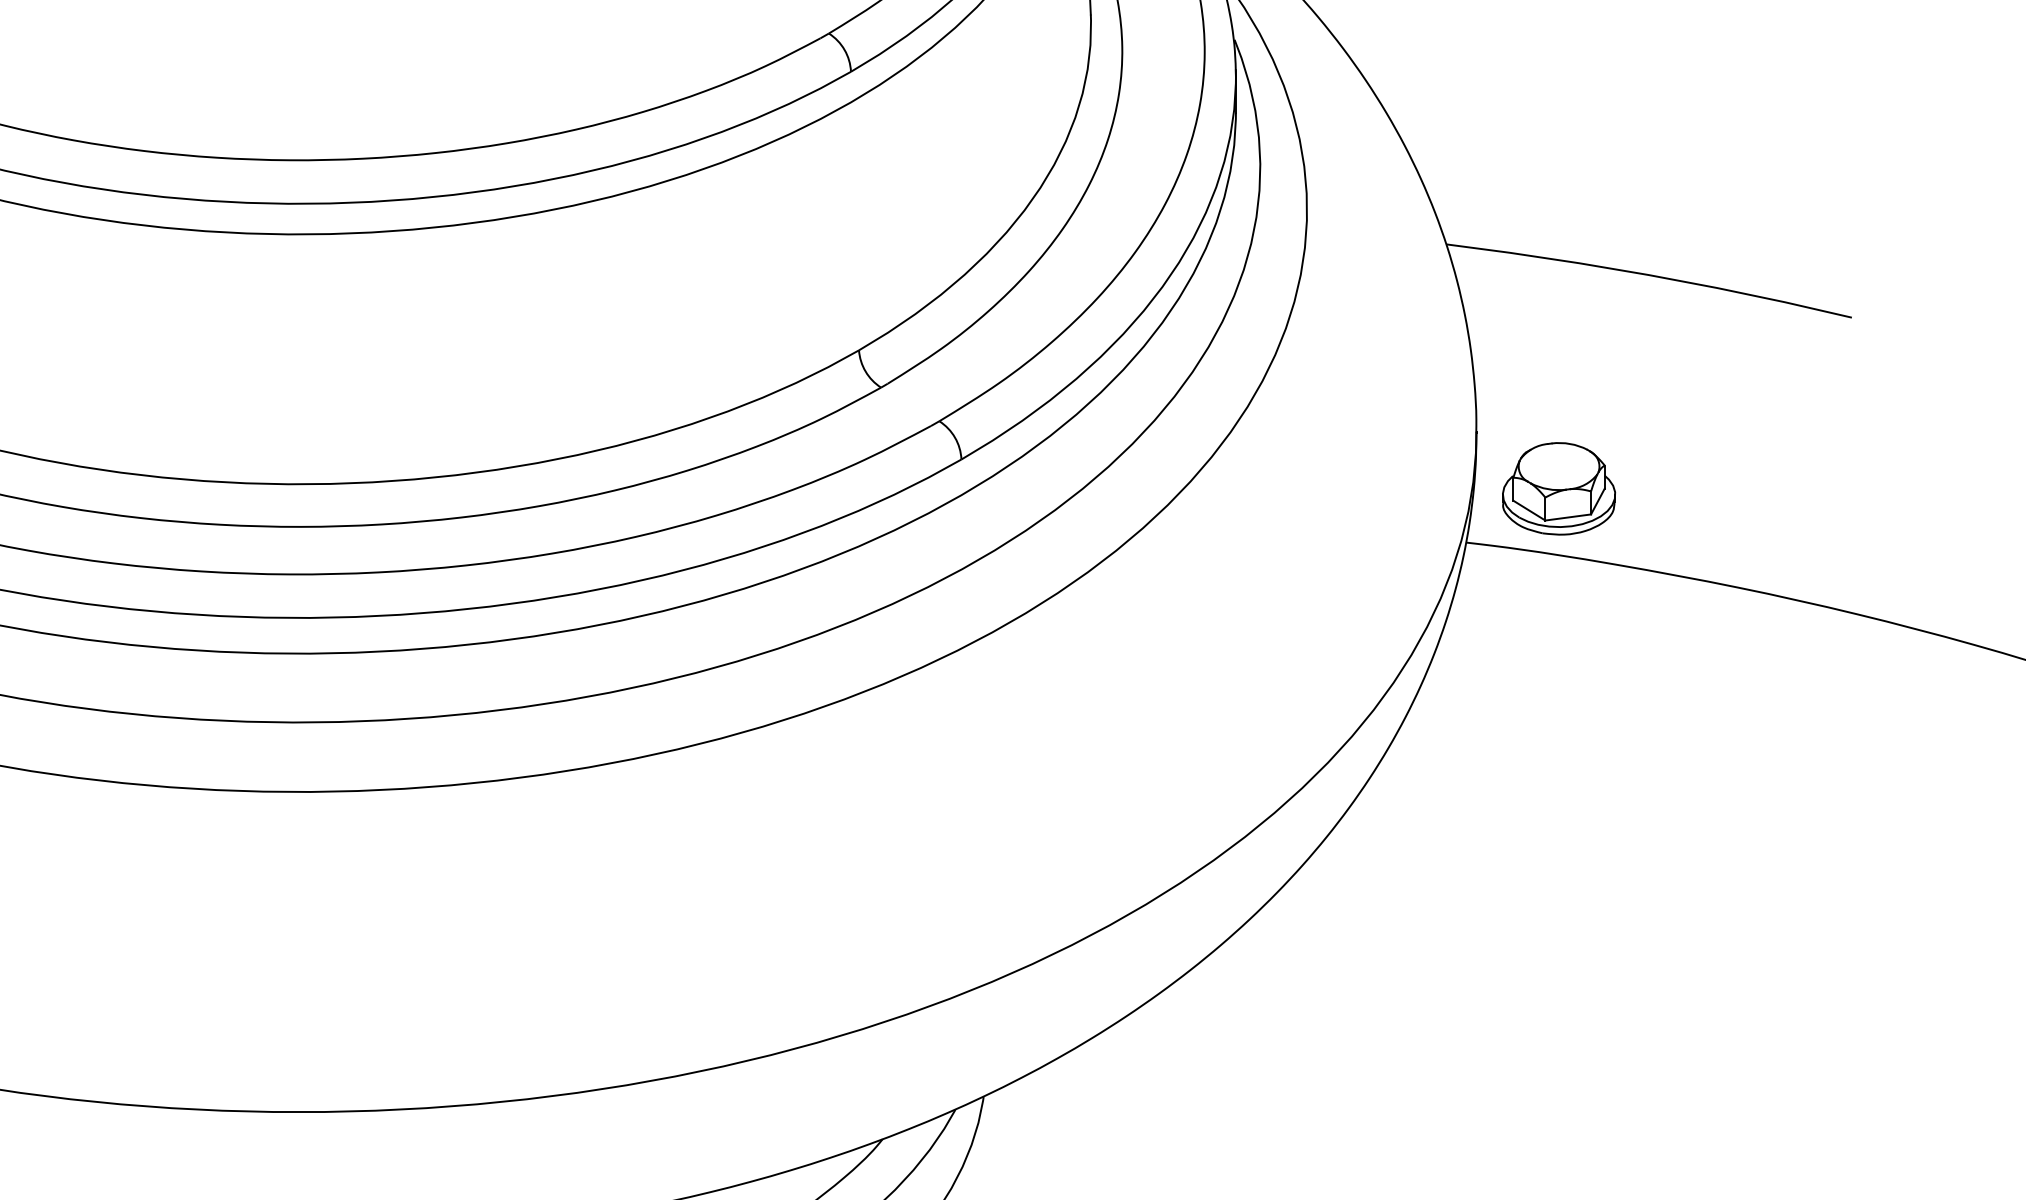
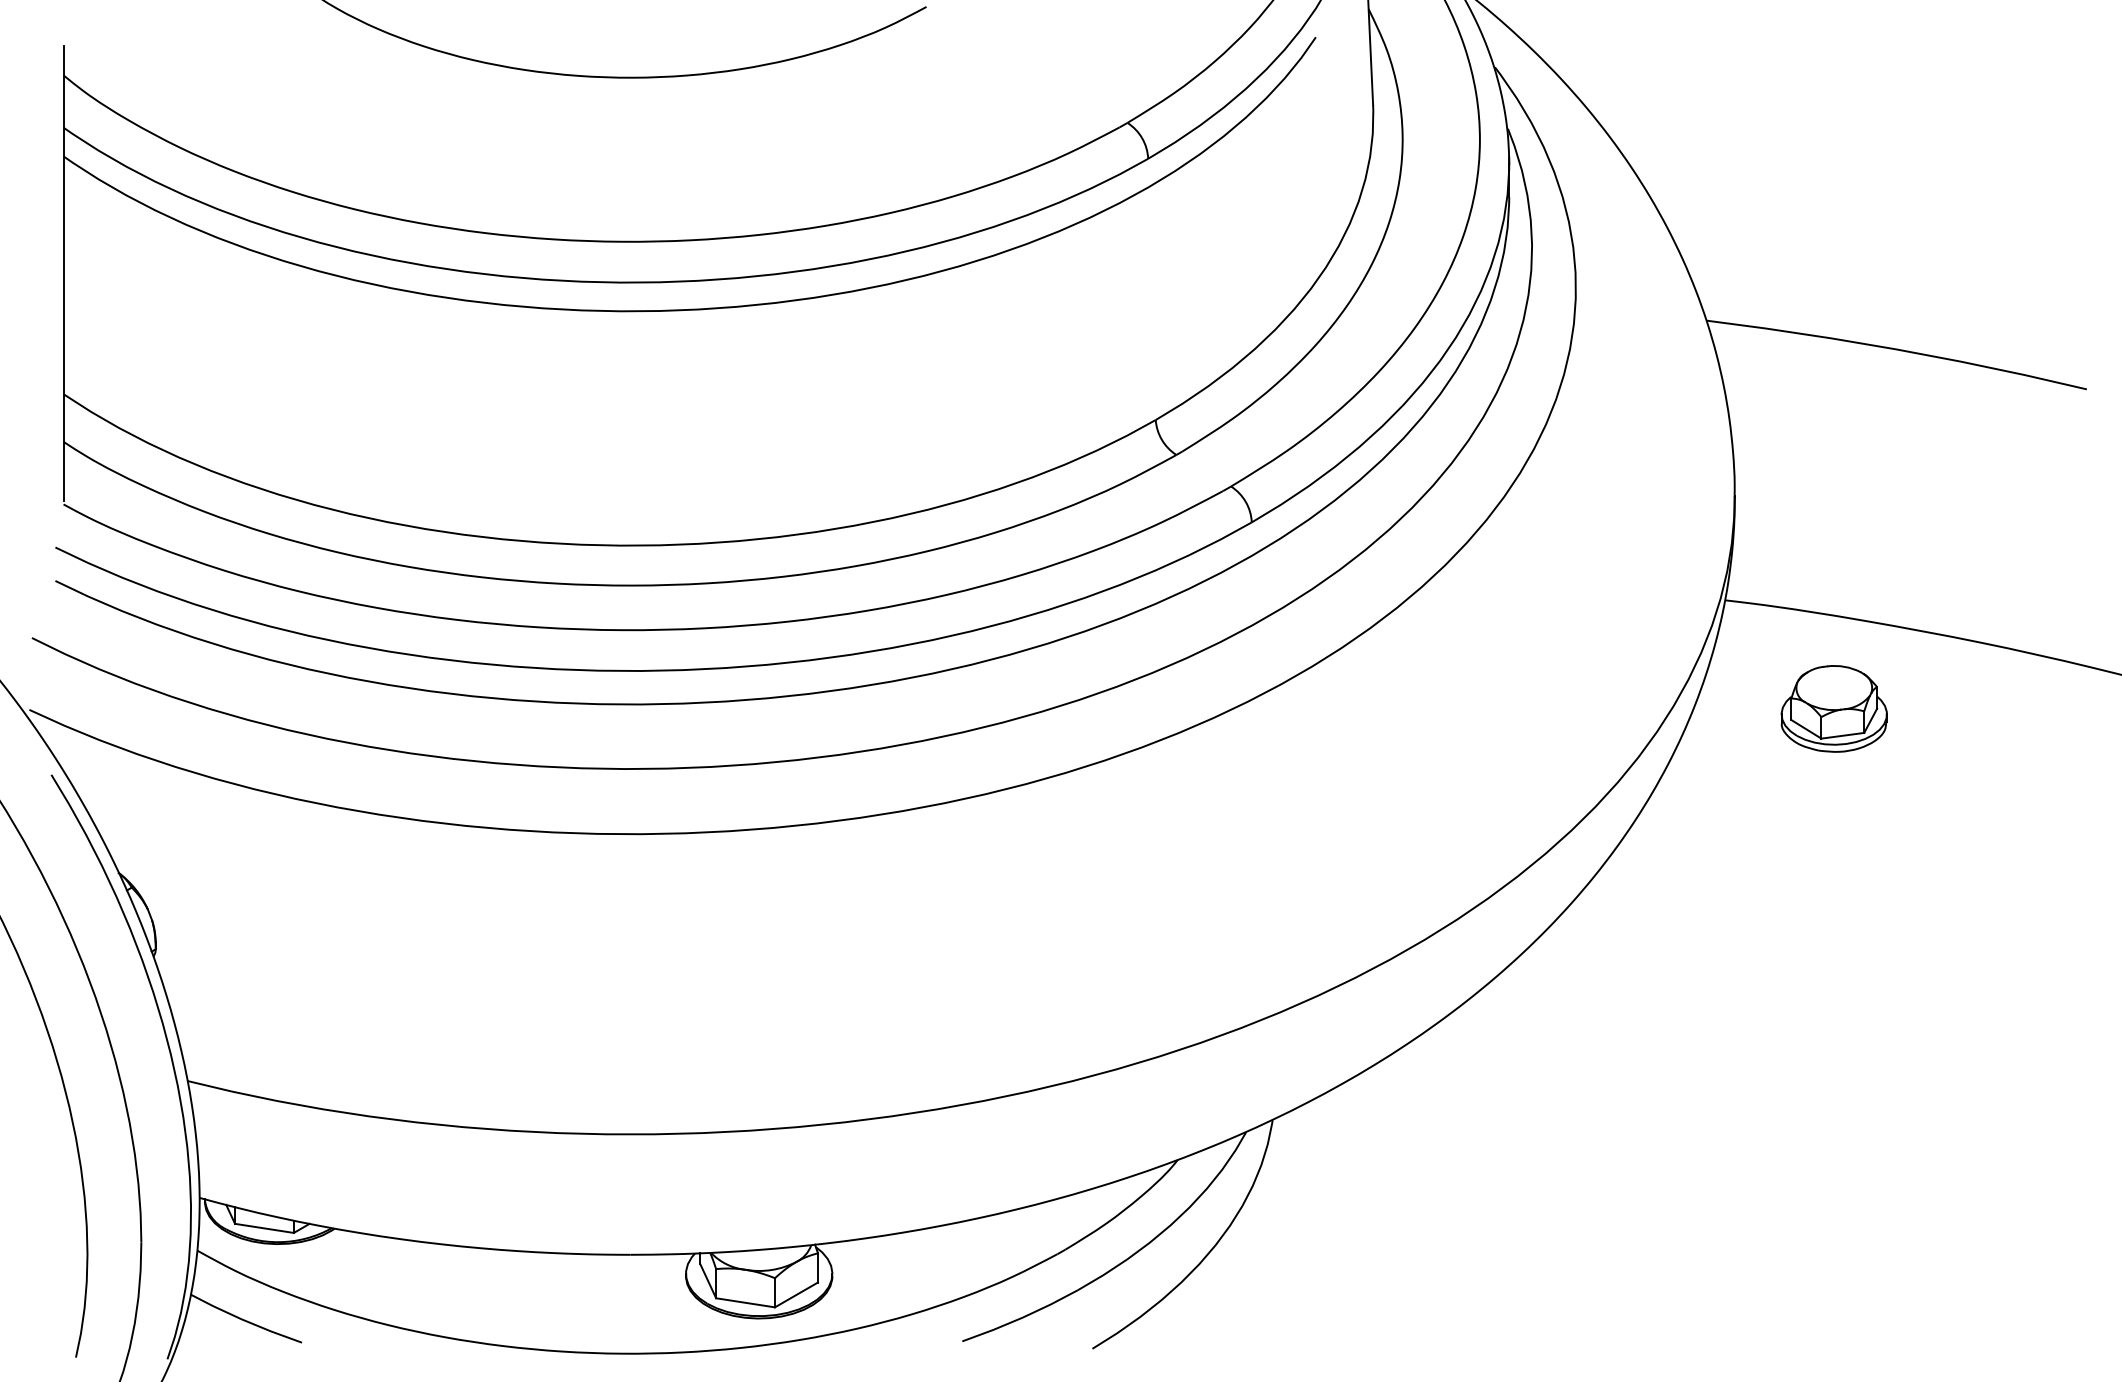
part: (1558, 488) -> (1833, 708), moved

